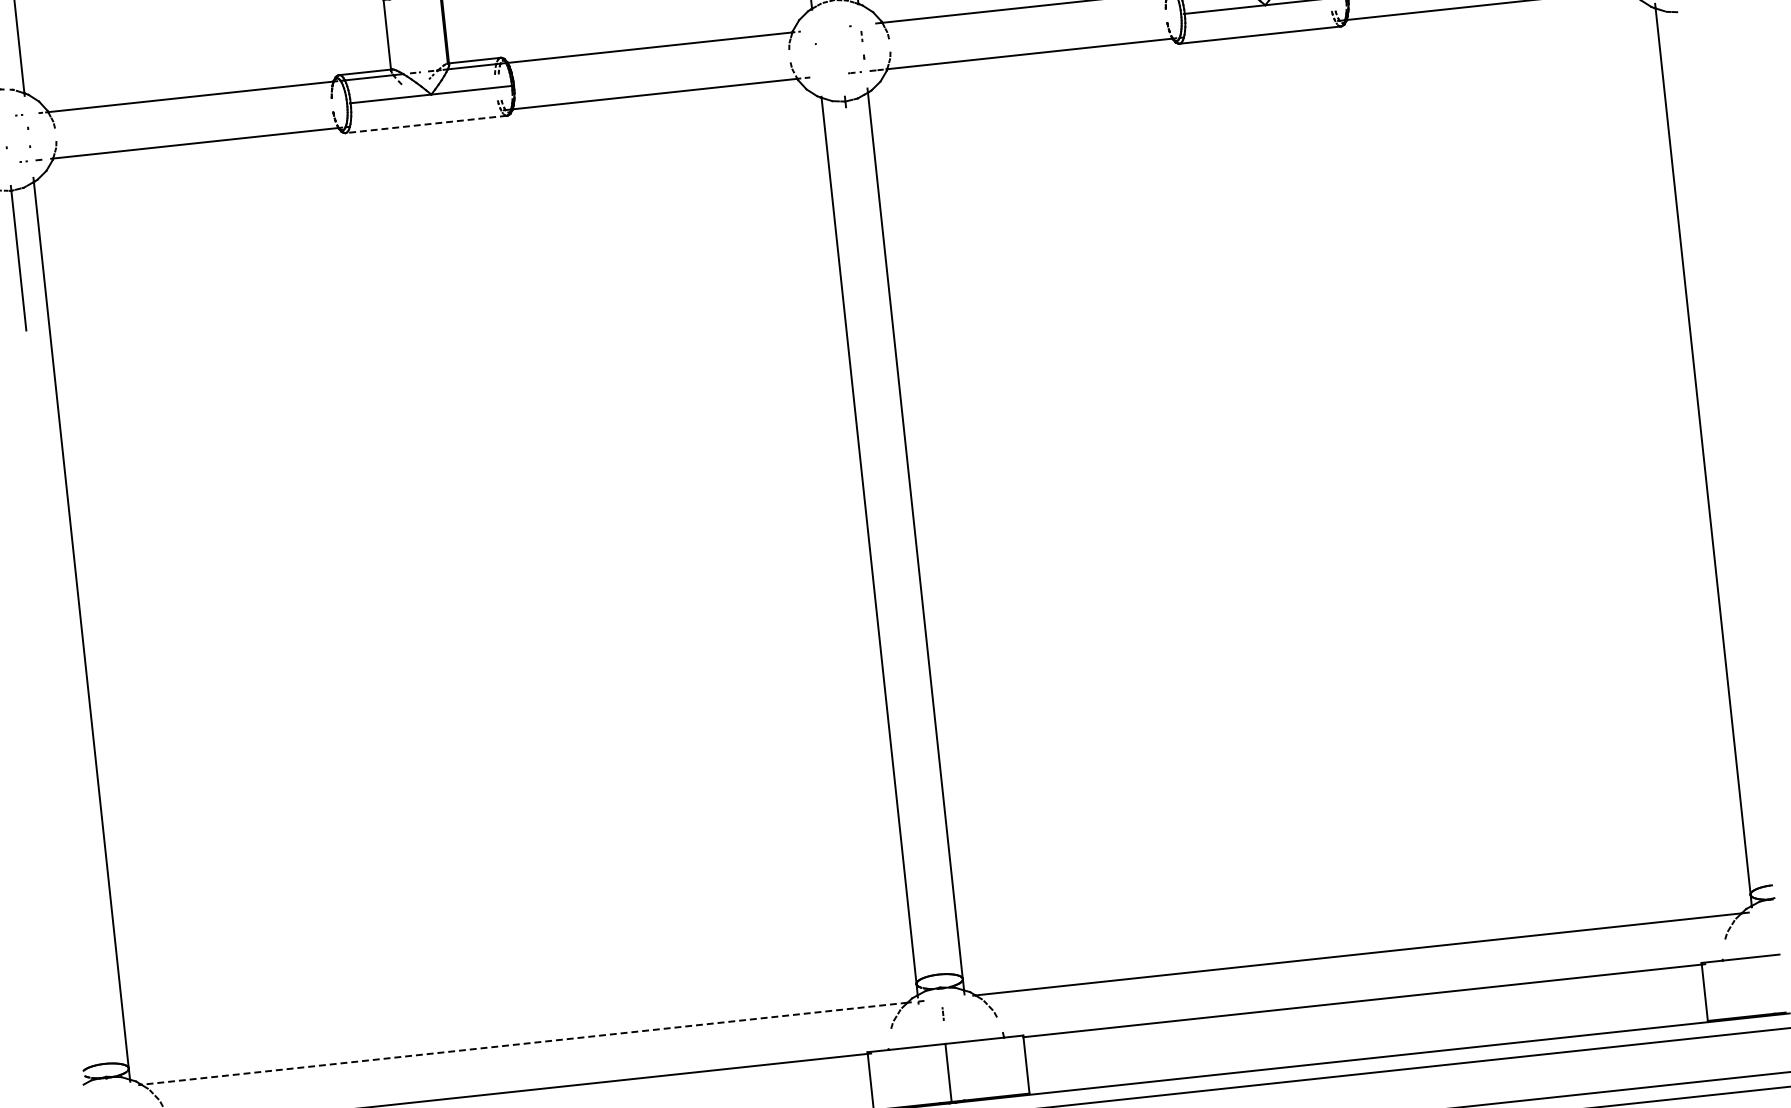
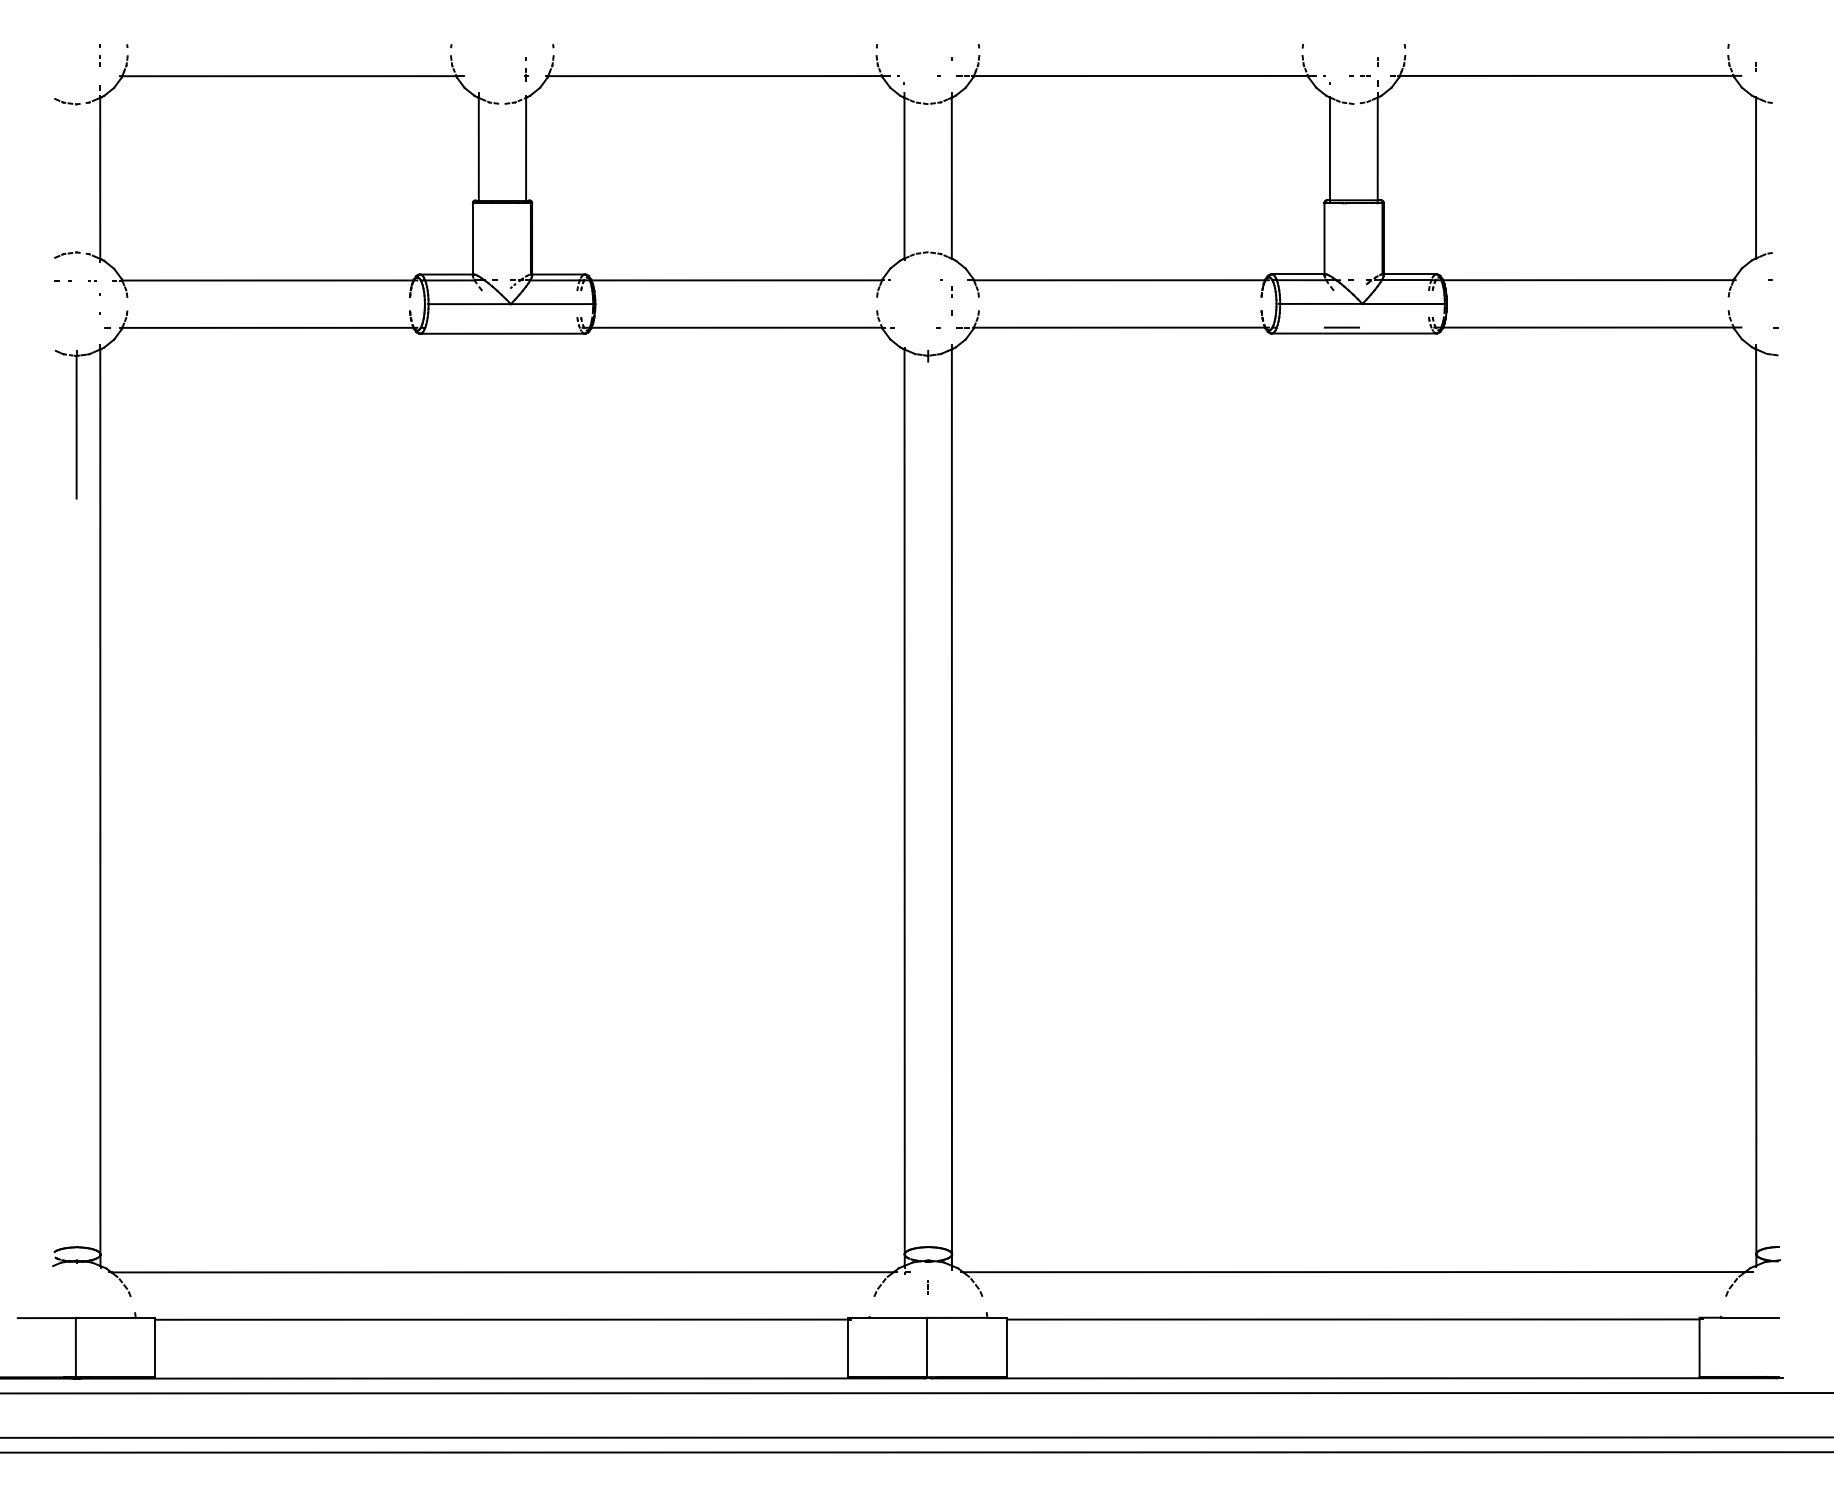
line: (1247, 30) -> (1341, 327), added
line: (426, 124) -> (502, 333), dashed -> solid
line: (524, 1043) -> (502, 1272), dashed -> solid

